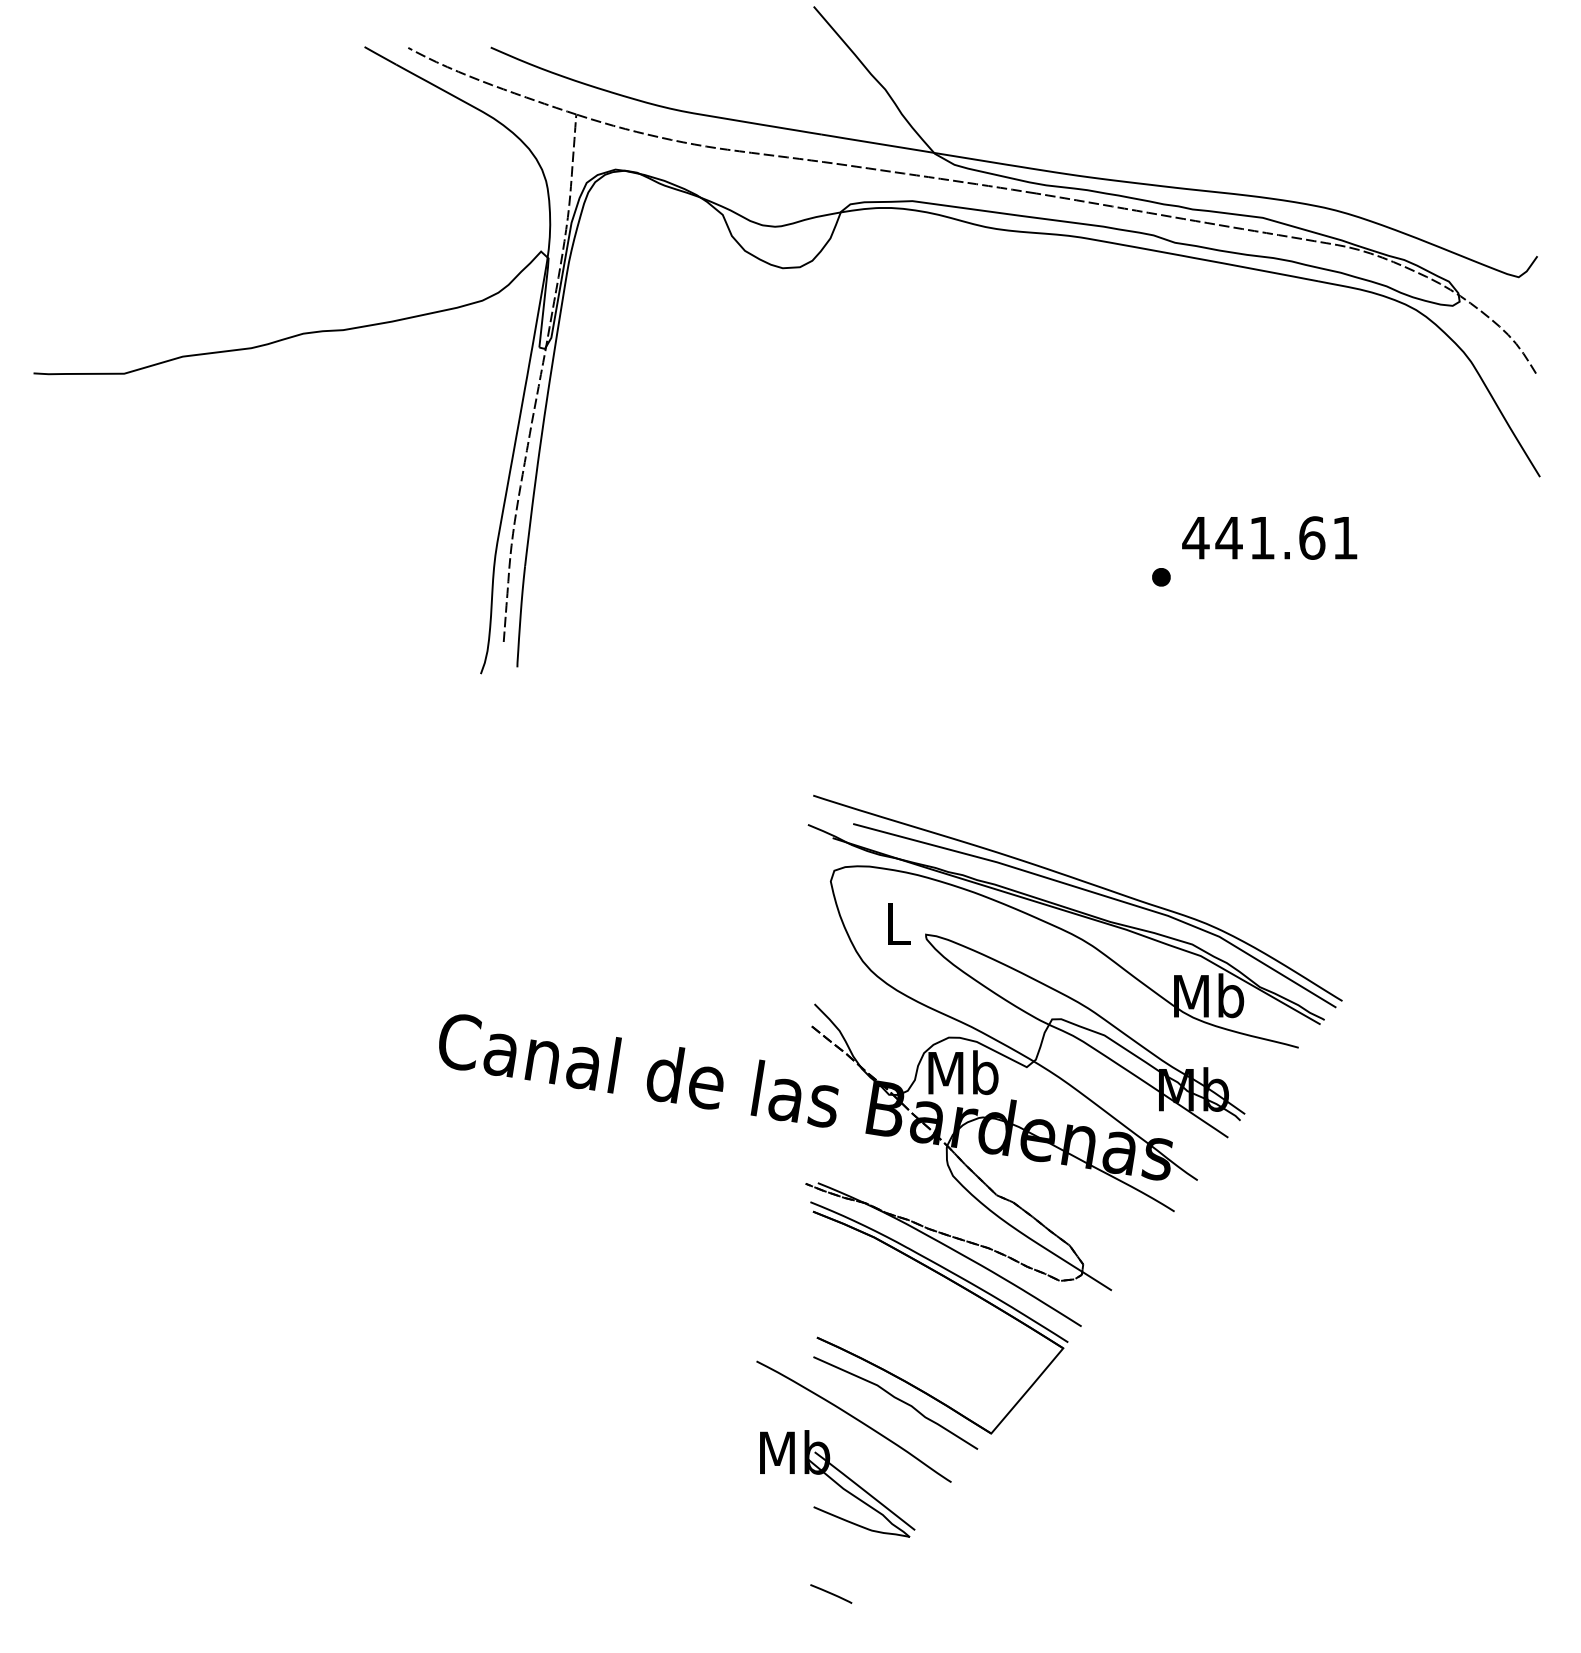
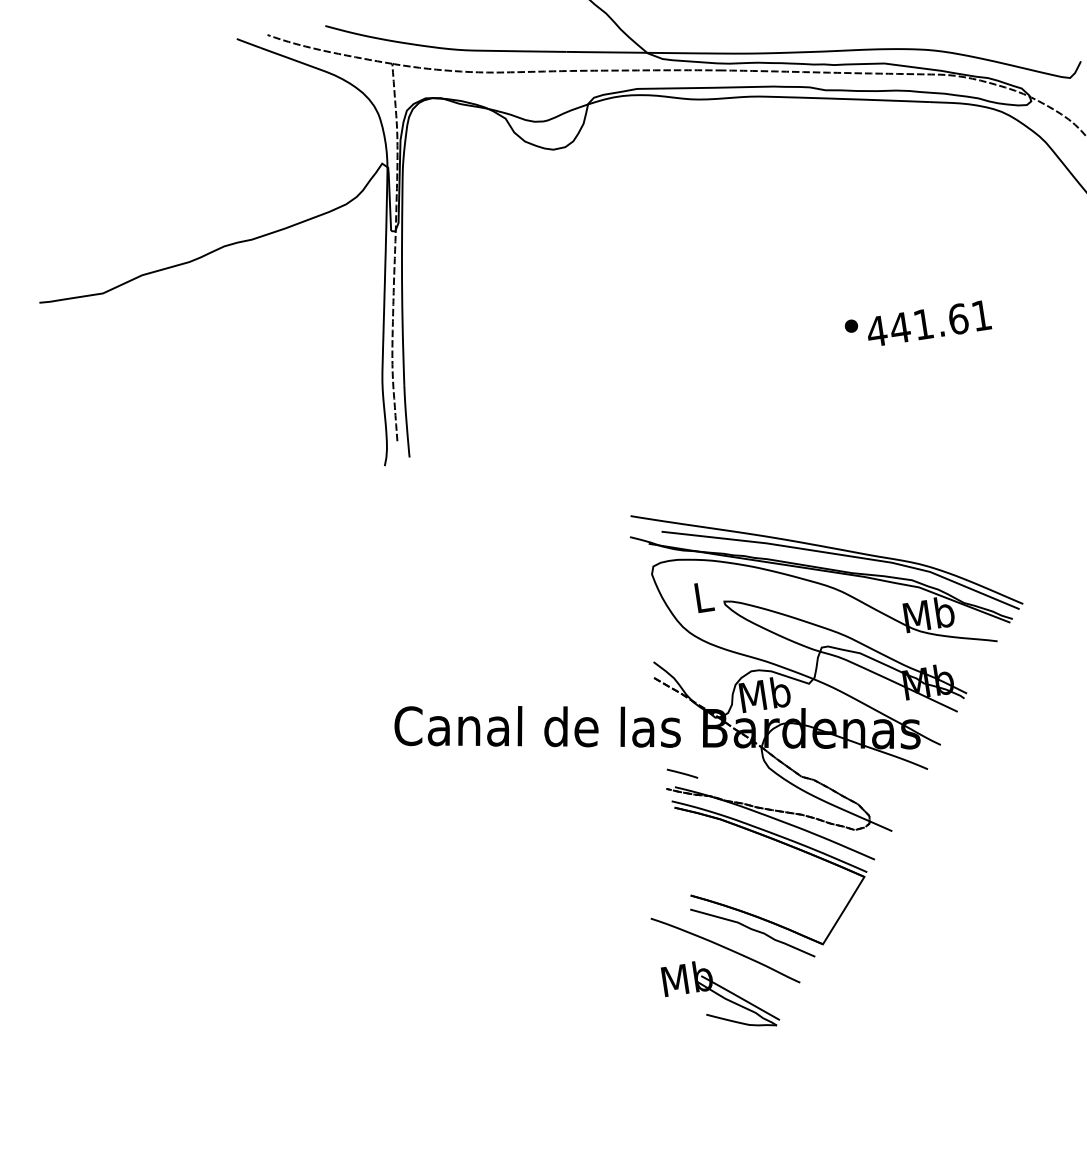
text: (1269, 537) -> (928, 323), moved
line: (831, 1593) -> (682, 773), moved

